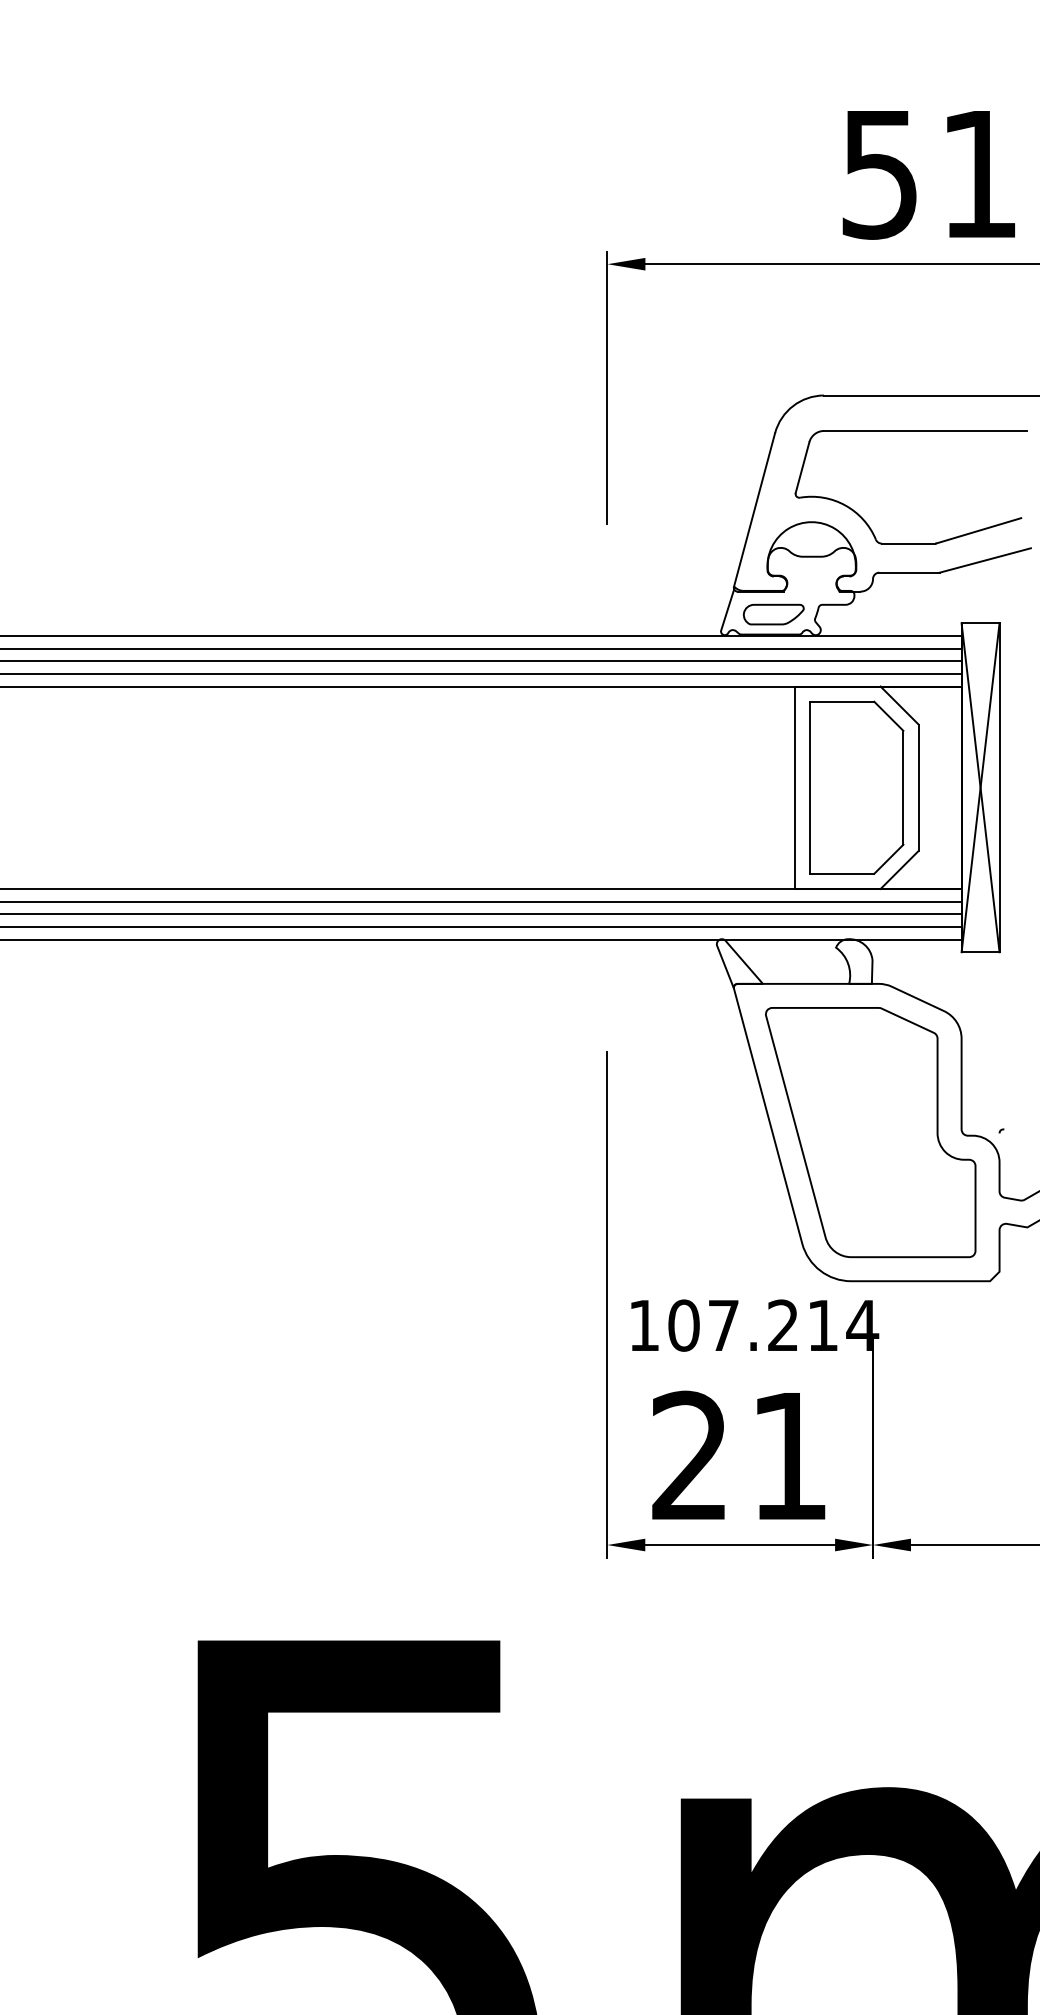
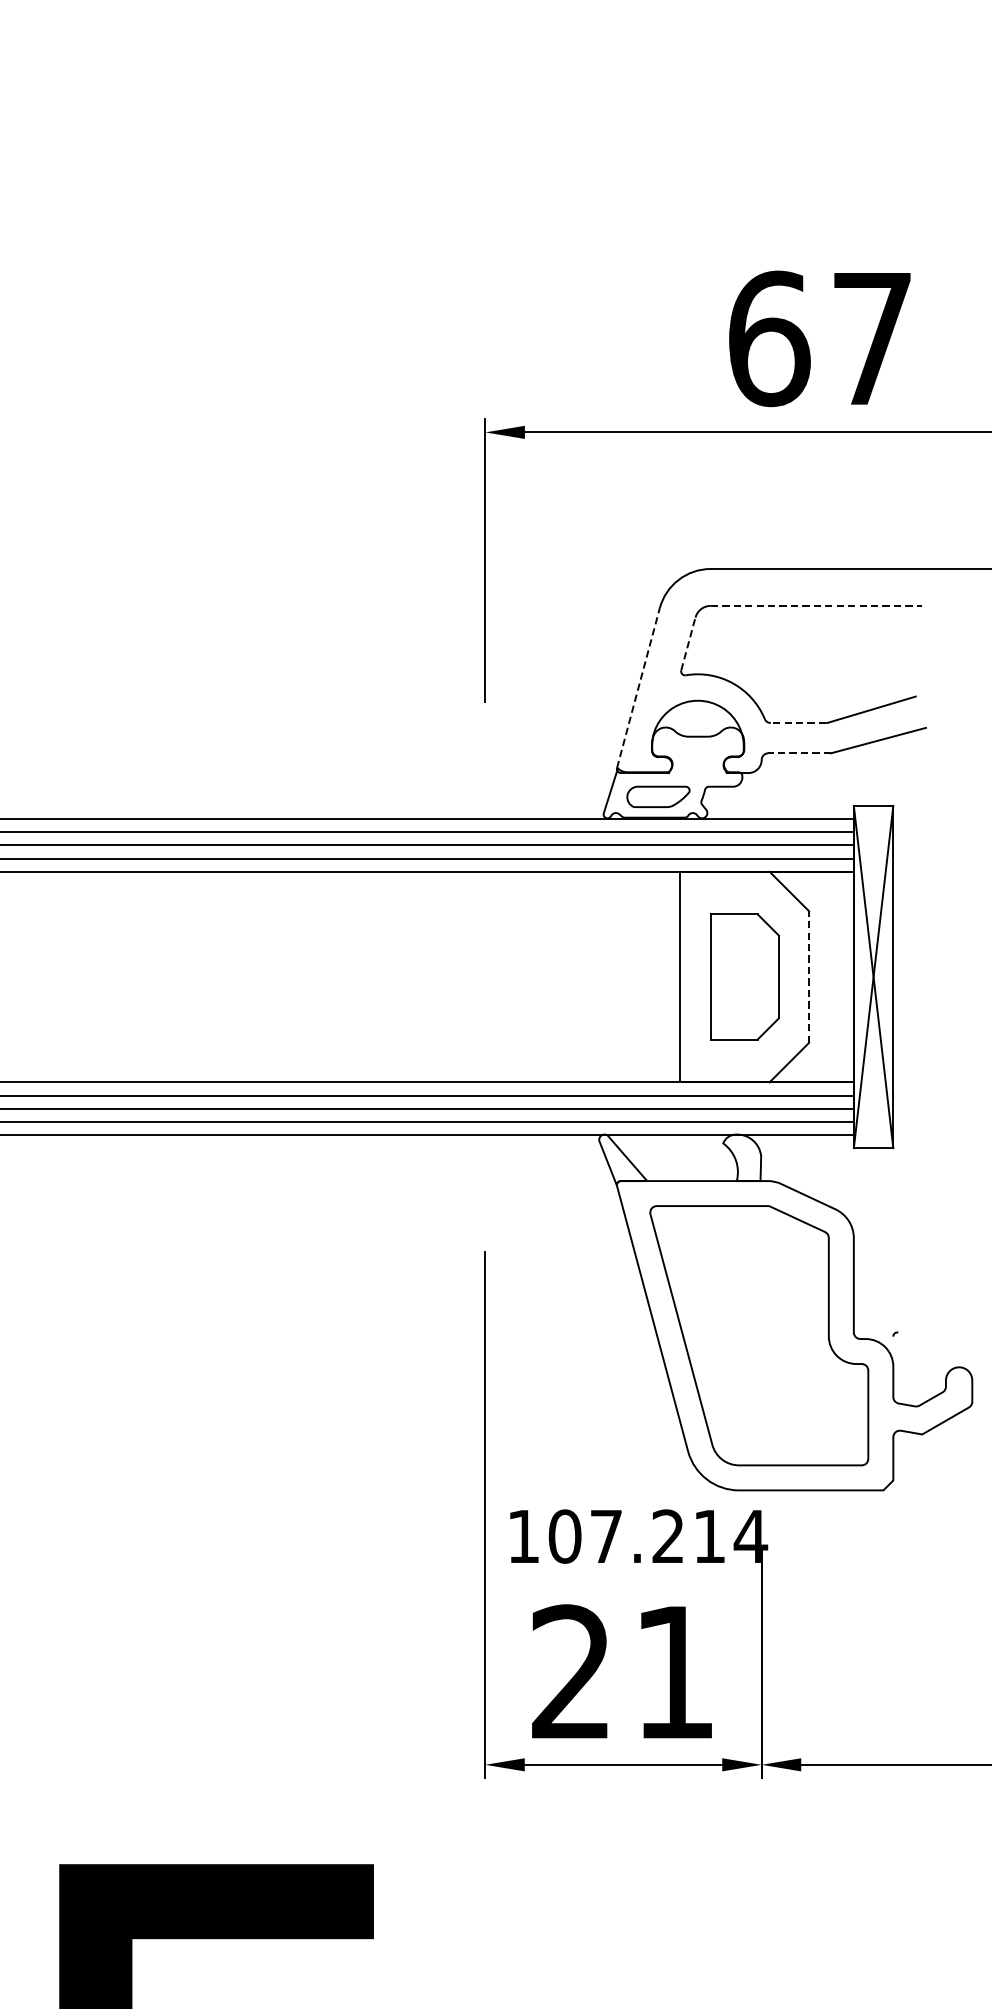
text: (928, 173) -> (819, 338), 51 -> 67
line: (925, 430) -> (816, 605), solid -> dashed
line: (802, 467) -> (688, 643), solid -> dashed
line: (754, 510) -> (638, 688), solid -> dashed
line: (908, 543) -> (798, 722), solid -> dashed
line: (909, 572) -> (799, 753), solid -> dashed
part: (856, 787) -> (744, 976), size x0.7
line: (918, 787) -> (809, 976), solid -> dashed

